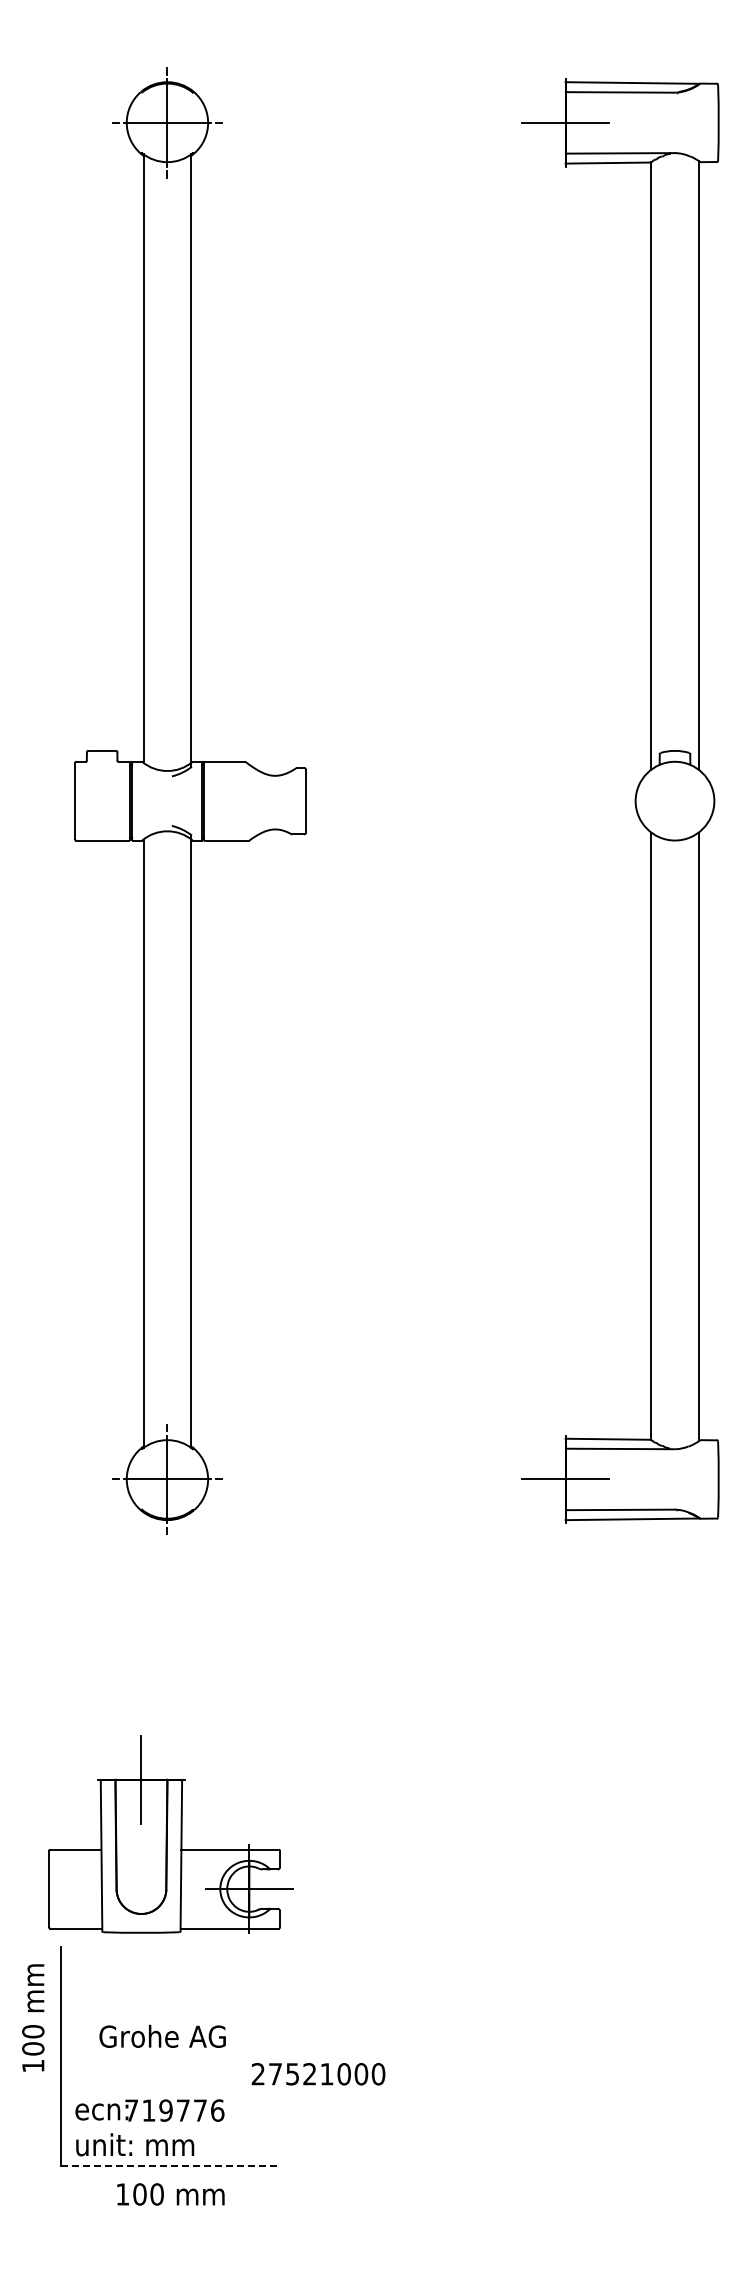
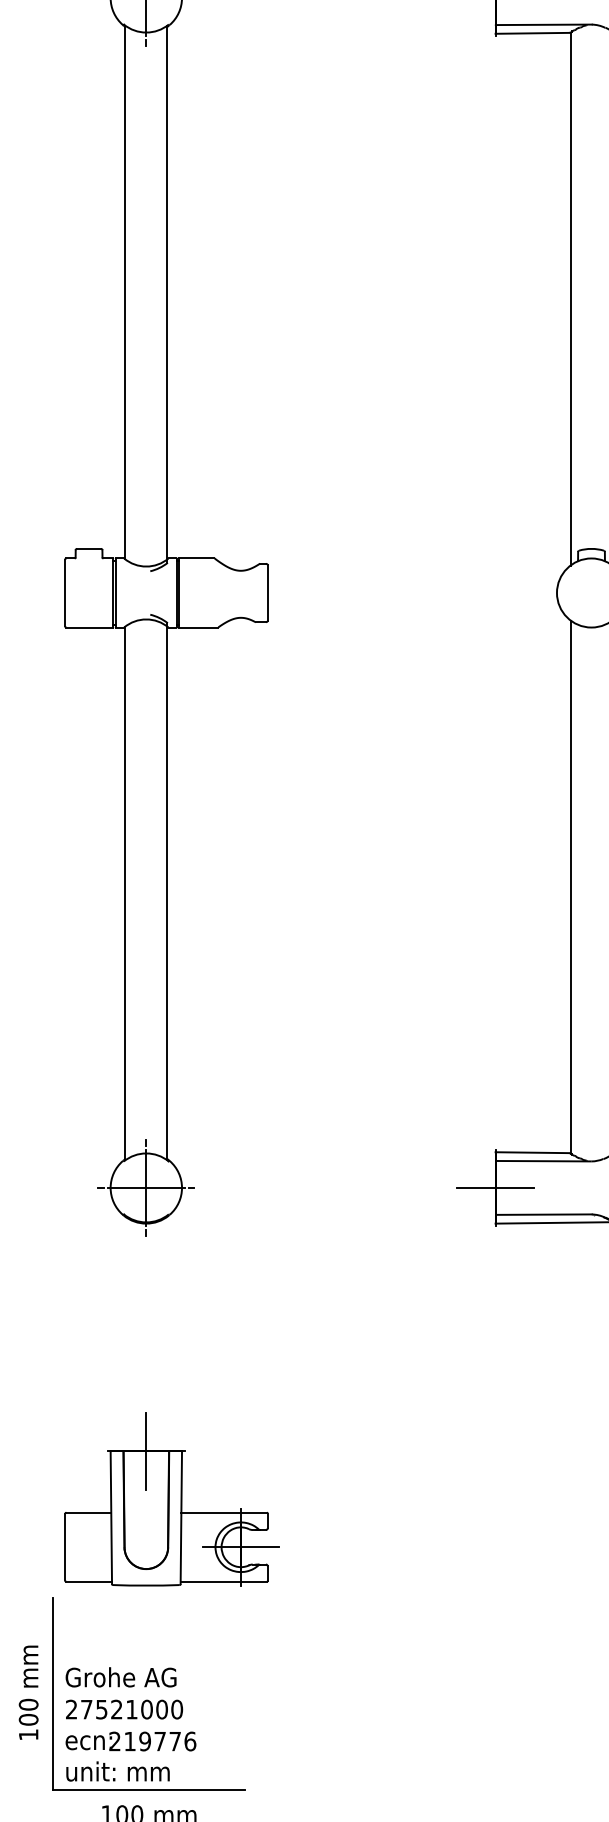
part: (170, 1834) -> (171, 1499), moved
text: (33, 2017) -> (28, 1692), moved
text: (162, 2035) -> (120, 1676), moved
text: (318, 2074) -> (124, 1709), moved
text: (131, 2110) -> (114, 1741), 719776 -> 219776
line: (170, 2165) -> (149, 1789), dashed -> solid

